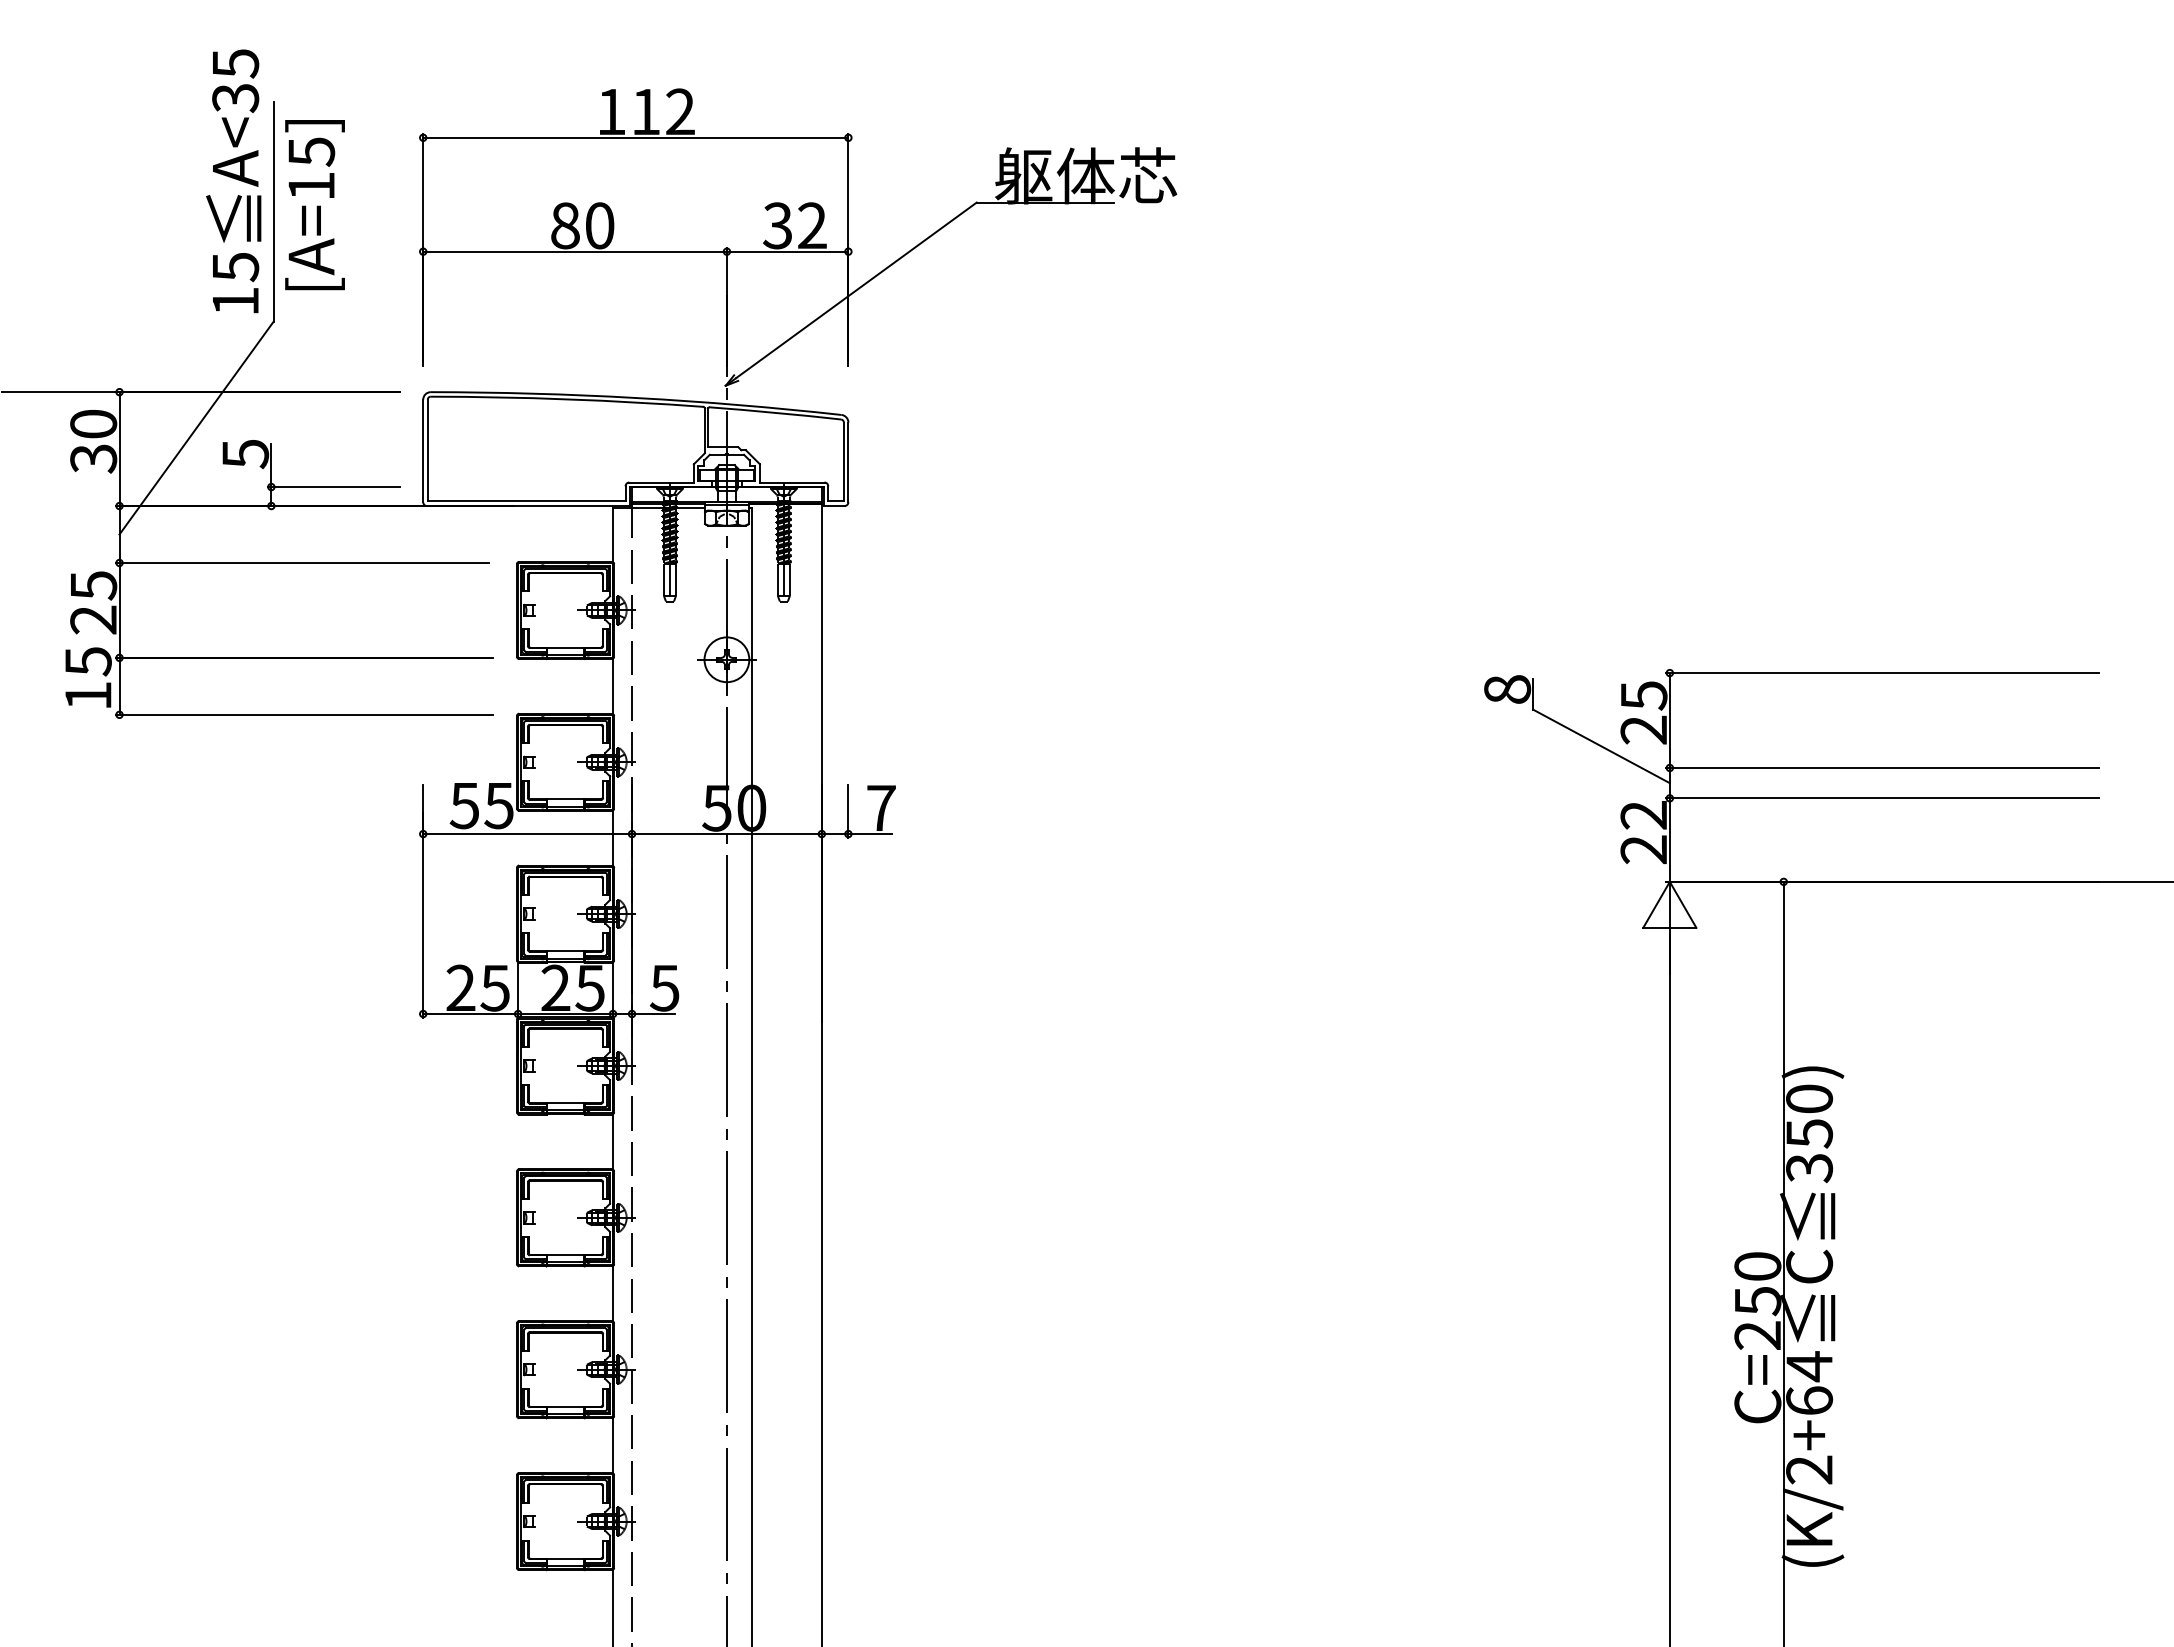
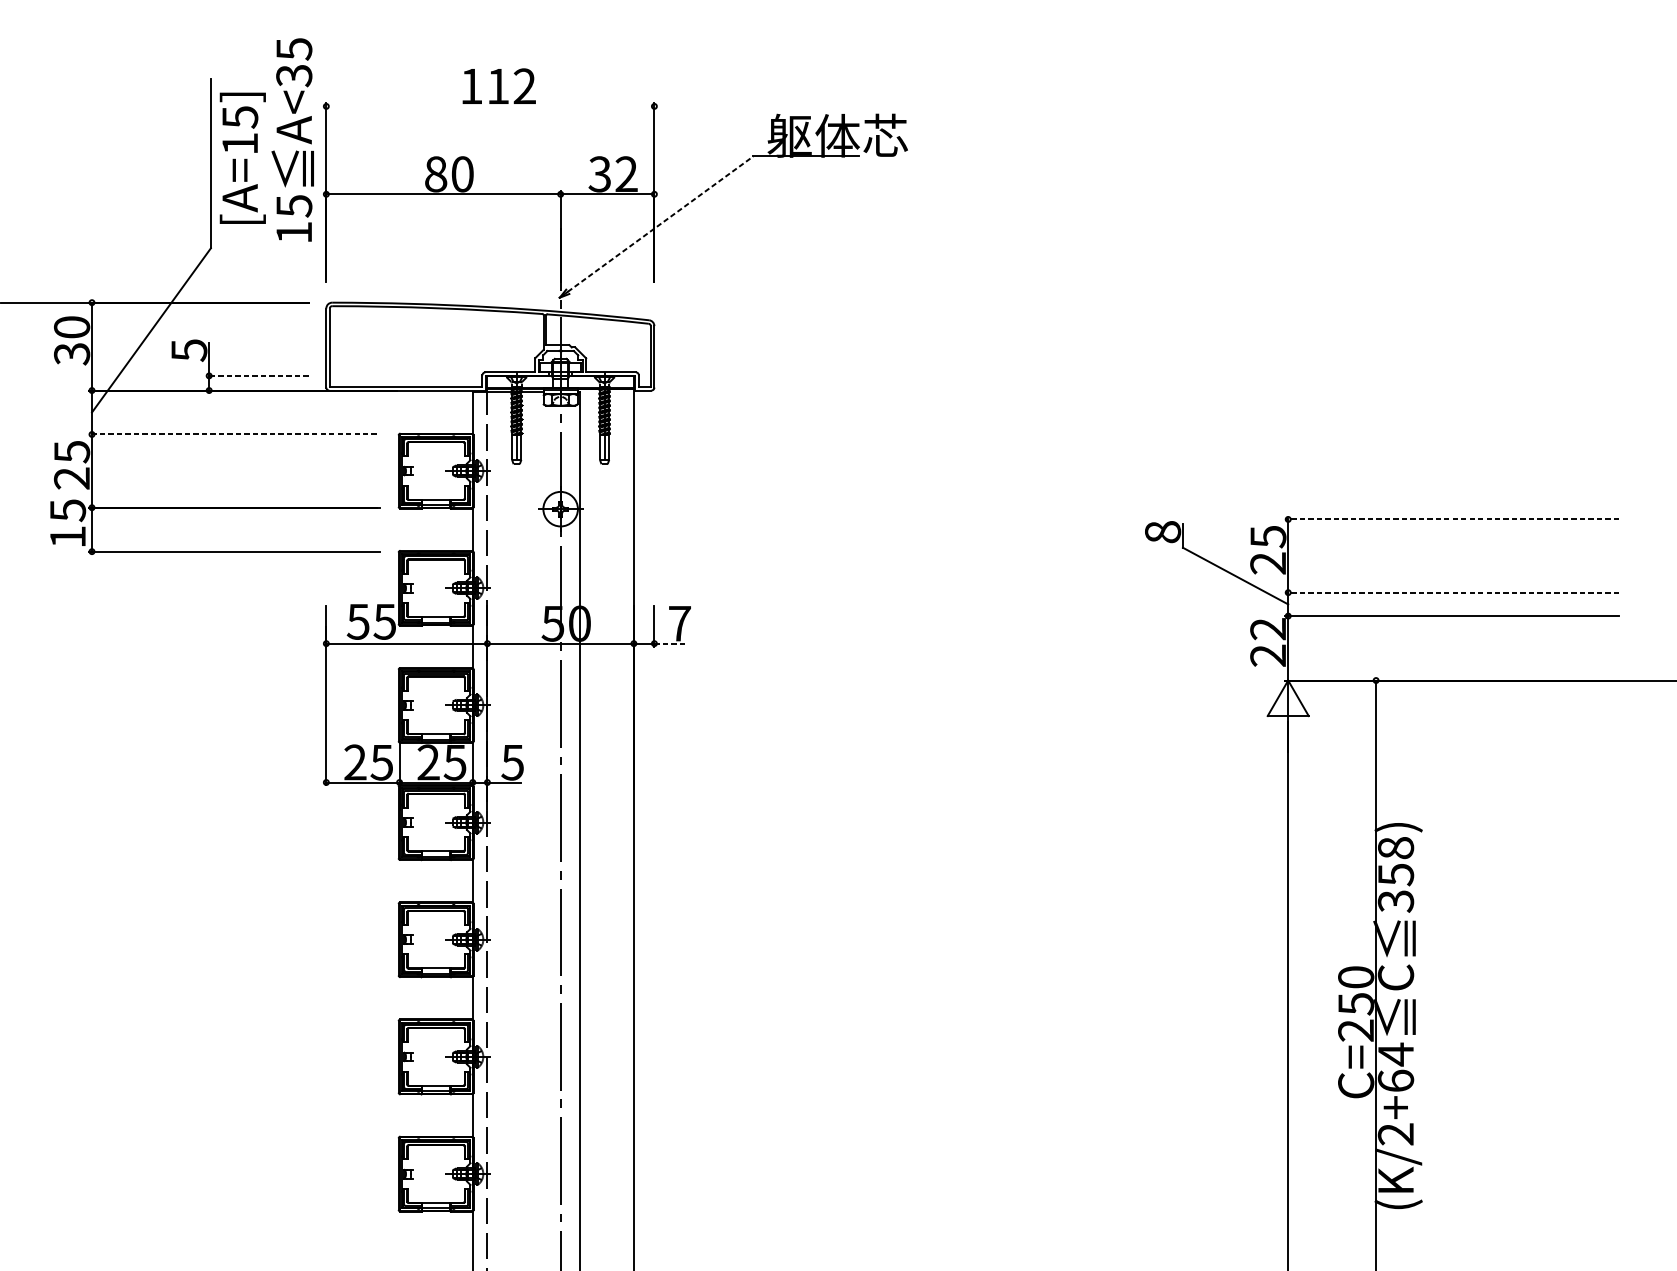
line: (635, 137) -> (490, 106), removed
text: (233, 181) -> (292, 140), moved
line: (856, 290) -> (660, 224), solid -> dashed
line: (333, 487) -> (257, 376), solid -> dashed
line: (302, 562) -> (233, 434), solid -> dashed
line: (1881, 673) -> (1451, 519), solid -> dashed
line: (1881, 767) -> (1451, 592), solid -> dashed
line: (870, 834) -> (671, 643), solid -> dashed
text: (1809, 1098) -> (1395, 847), 350) -> 358)

